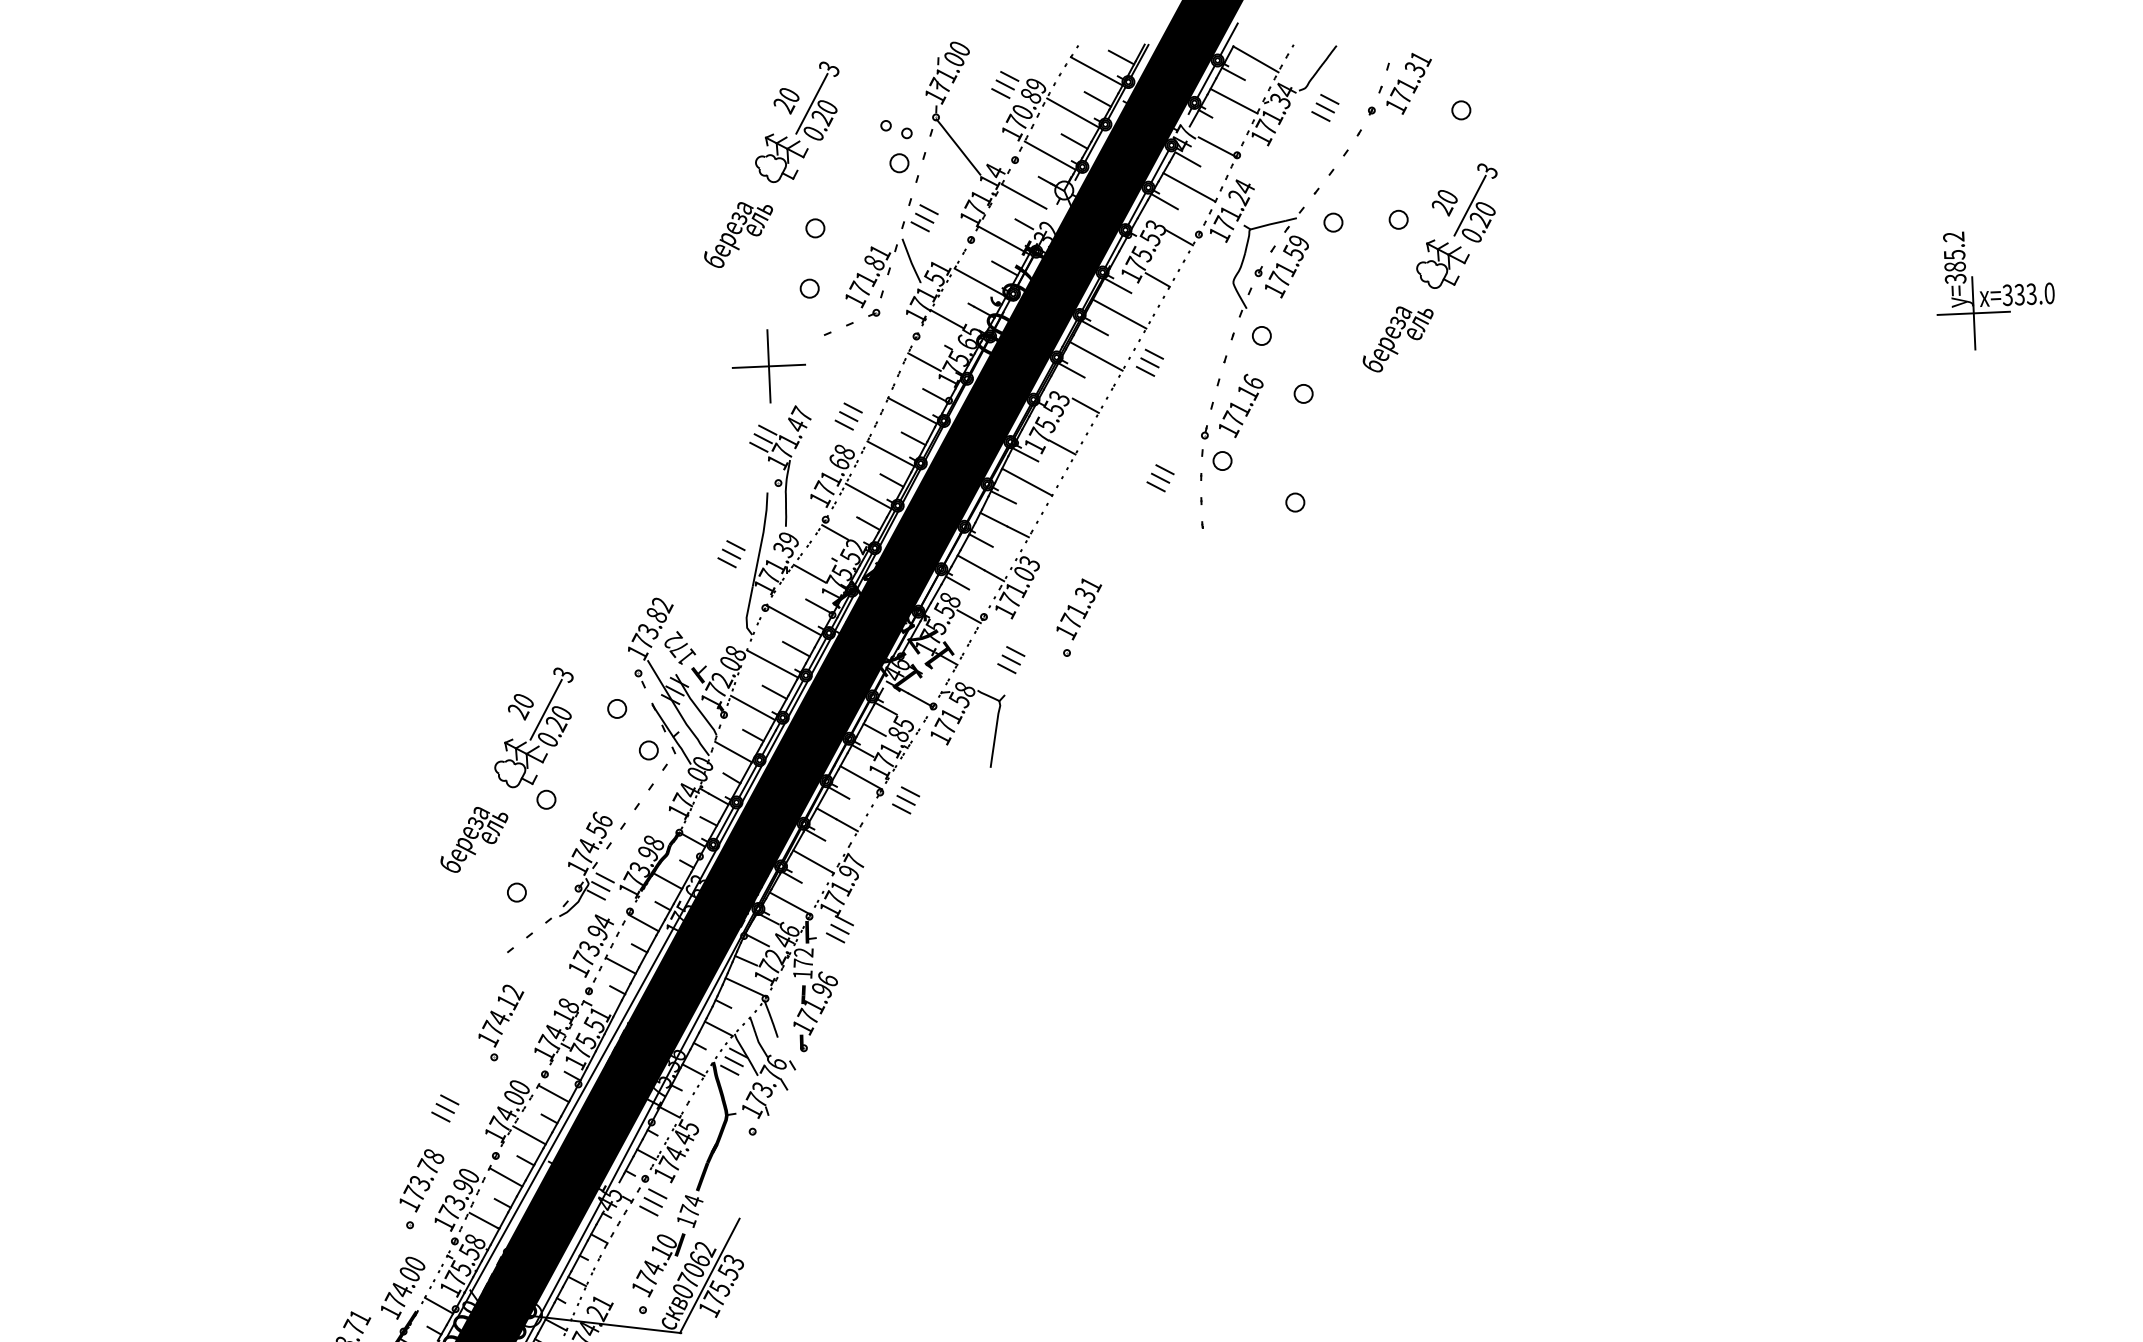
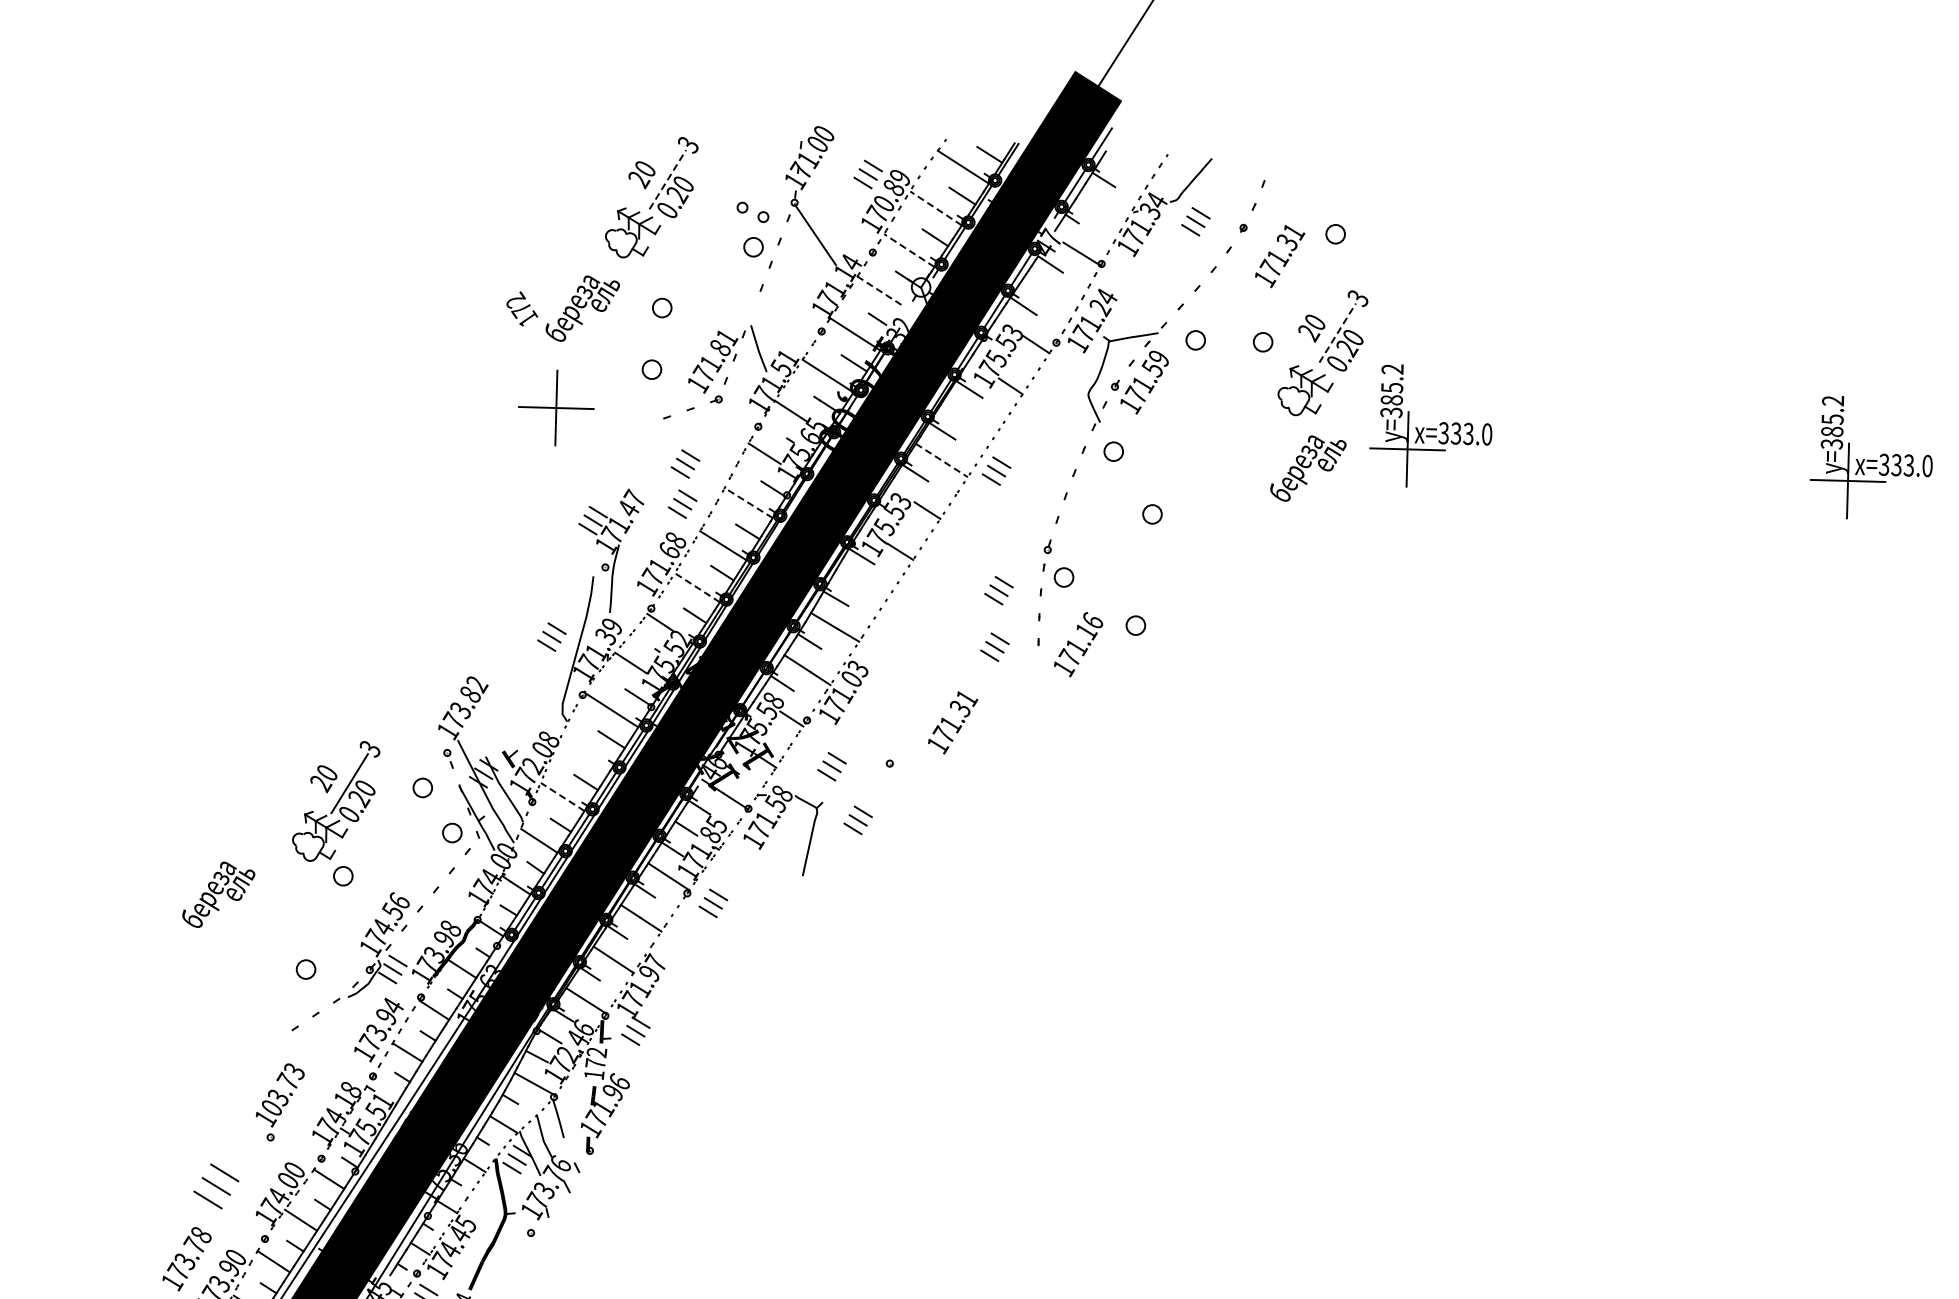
line: (1255, 59) -> (1127, 166), removed
text: (1408, 83) -> (1279, 256), moved
line: (1233, 100) -> (1101, 207), removed
line: (811, 103) -> (667, 179), solid -> dashed
line: (1073, 113) -> (936, 208), solid -> dashed
line: (1049, 155) -> (908, 250), solid -> dashed
line: (1189, 187) -> (1050, 293), removed
line: (1023, 196) -> (878, 290), solid -> dashed
line: (1470, 205) -> (1338, 332), solid -> dashed
part: (919, 218) -> (770, 305), removed
part: (1567, 290) -> (1431, 427), added
line: (1119, 313) -> (968, 418), removed
text: (1397, 339) -> (1307, 469), moved
line: (1096, 356) -> (942, 460), solid -> dashed
part: (768, 366) -> (555, 408), moved
part: (848, 377) -> (685, 463), added
text: (1241, 405) -> (1078, 644), moved
line: (912, 410) -> (748, 502), solid -> dashed
line: (1026, 481) -> (860, 584), removed
line: (868, 496) -> (697, 587), solid -> dashed
part: (1160, 533) -> (994, 647), added
text: (1079, 609) -> (953, 723), moved
text: (680, 647) -> (522, 308), moved
line: (773, 663) -> (587, 752), removed
line: (752, 707) -> (562, 796), solid -> dashed
part: (1040, 710) -> (858, 820), added
text: (474, 839) -> (218, 894), moved
text: (503, 1009) -> (283, 1088), 174.12 -> 103.73
part: (445, 1108) -> (216, 1186), size x1.6

